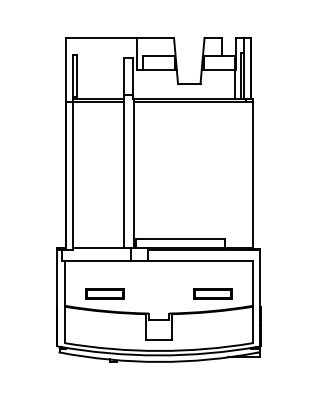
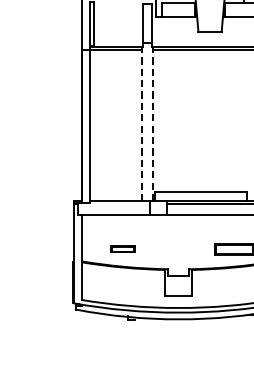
line: (123, 173) -> (141, 124), solid -> dashed
line: (133, 173) -> (152, 124), solid -> dashed
part: (104, 293) -> (122, 248), size x0.6

